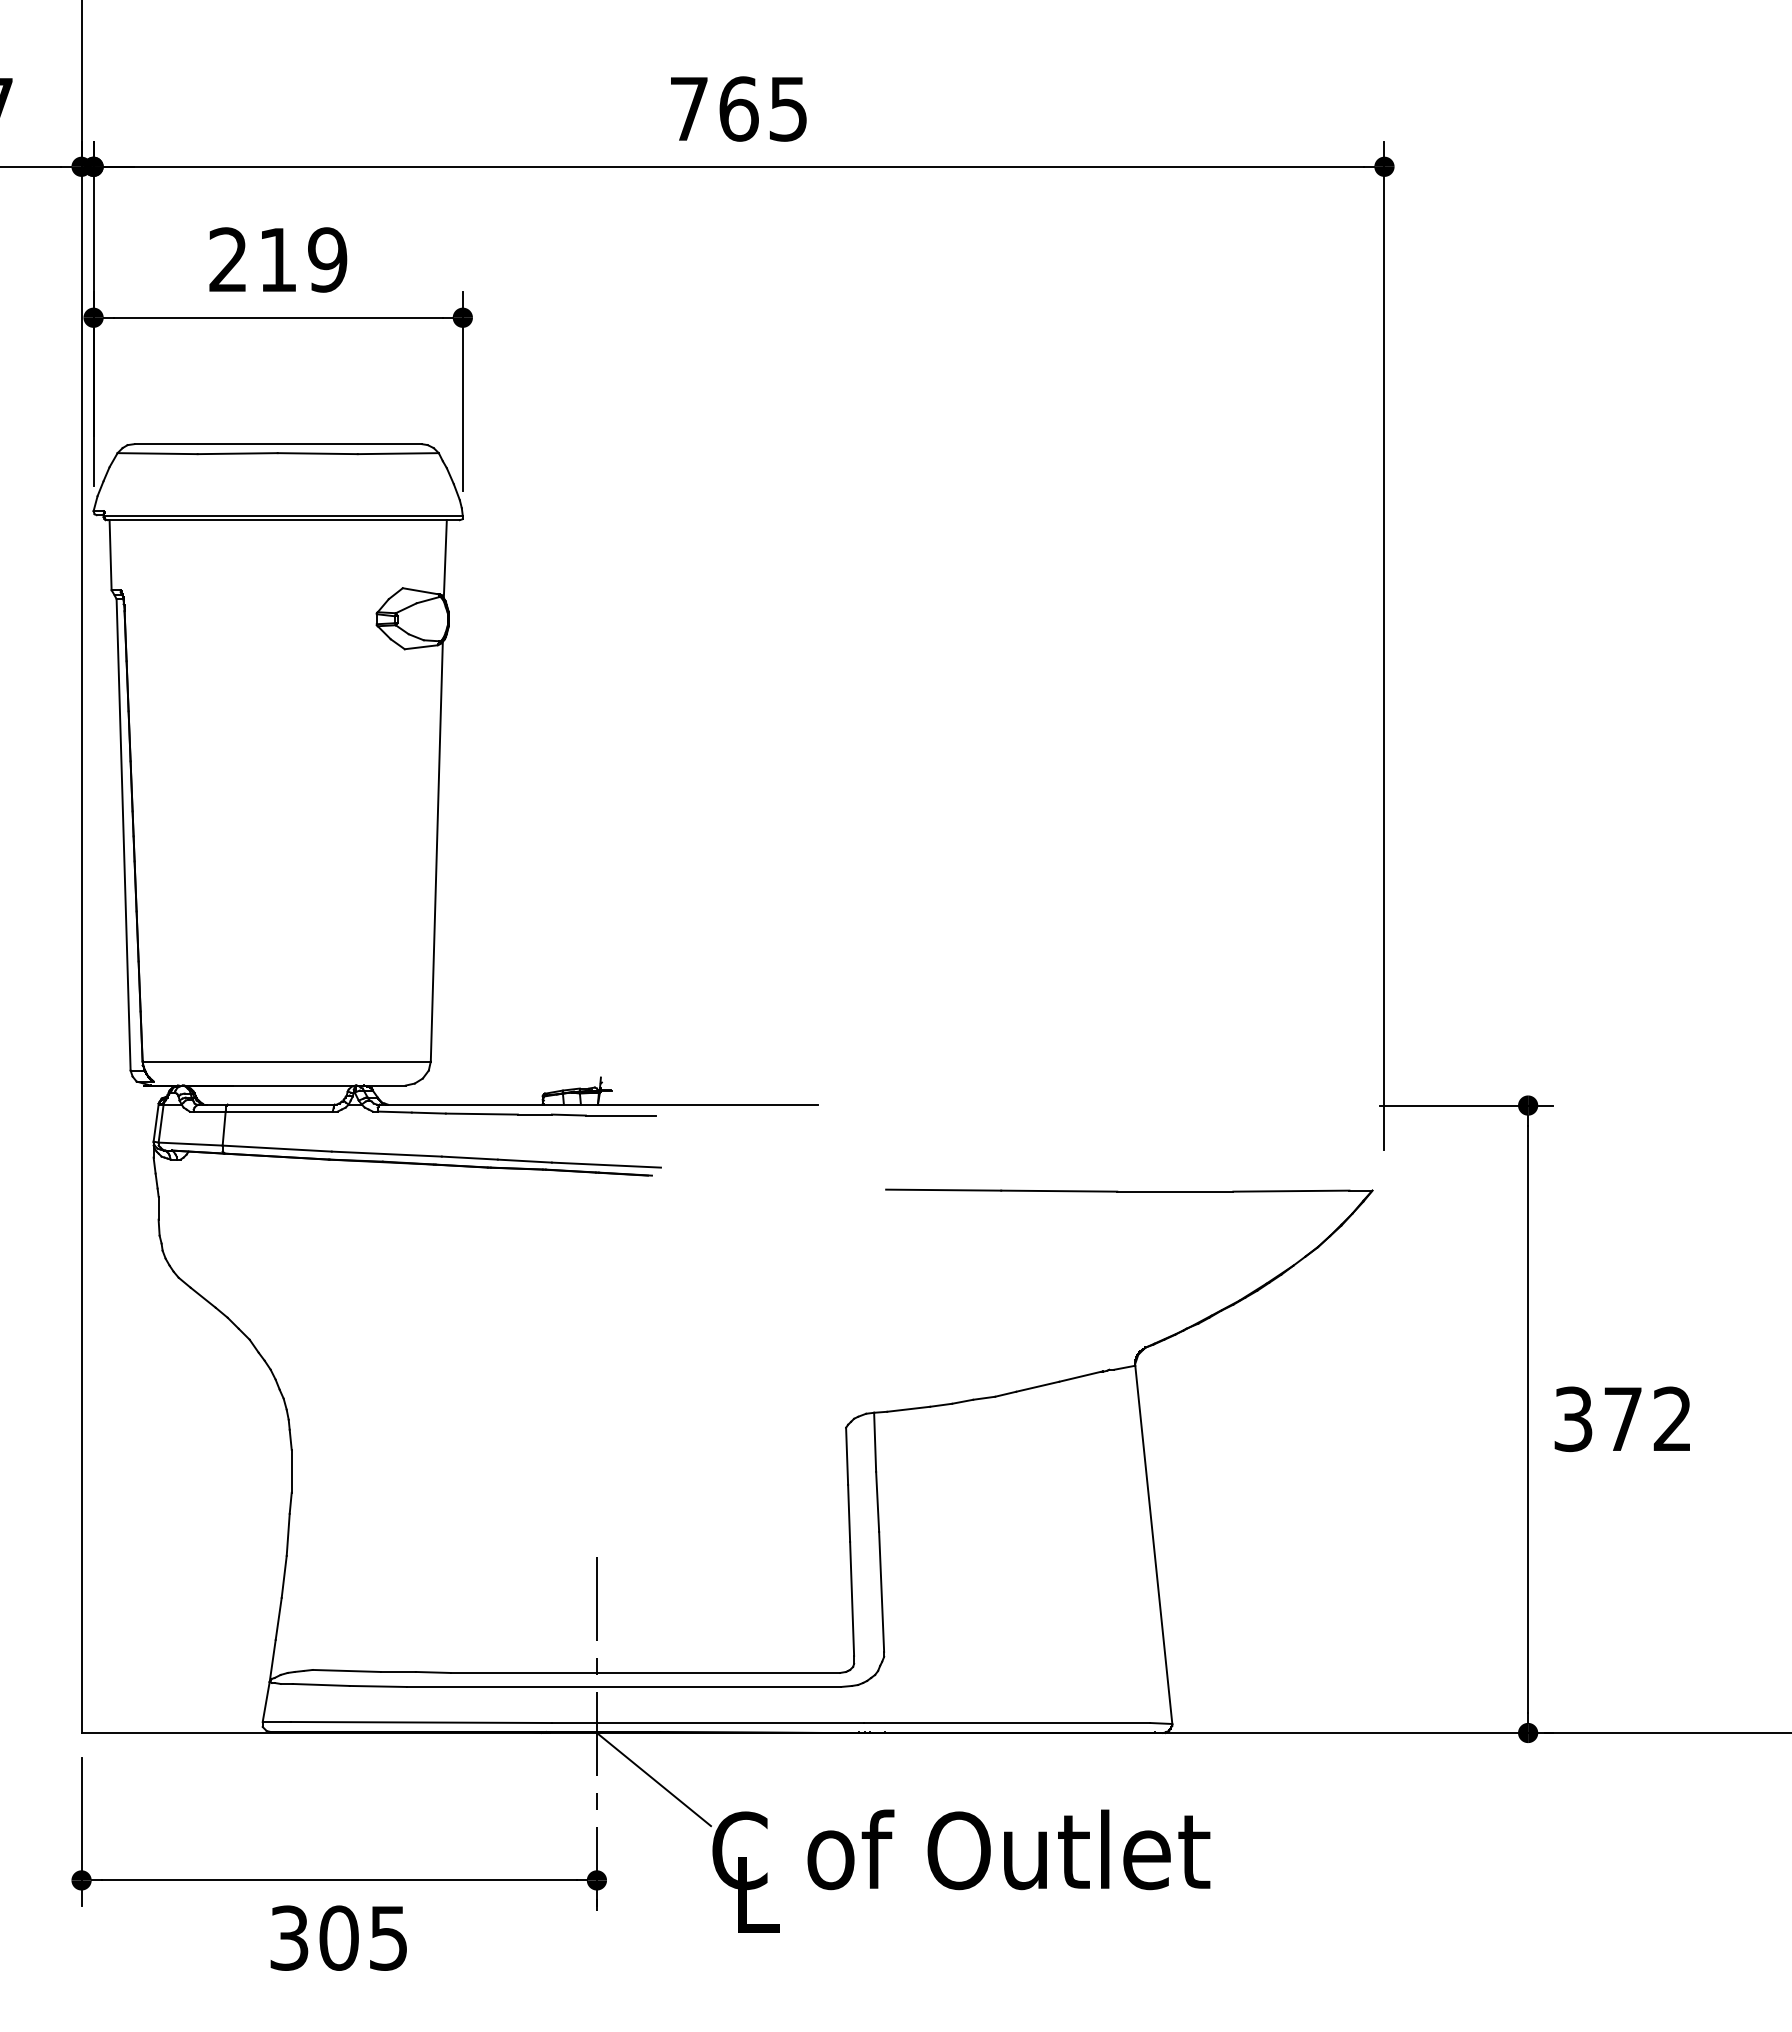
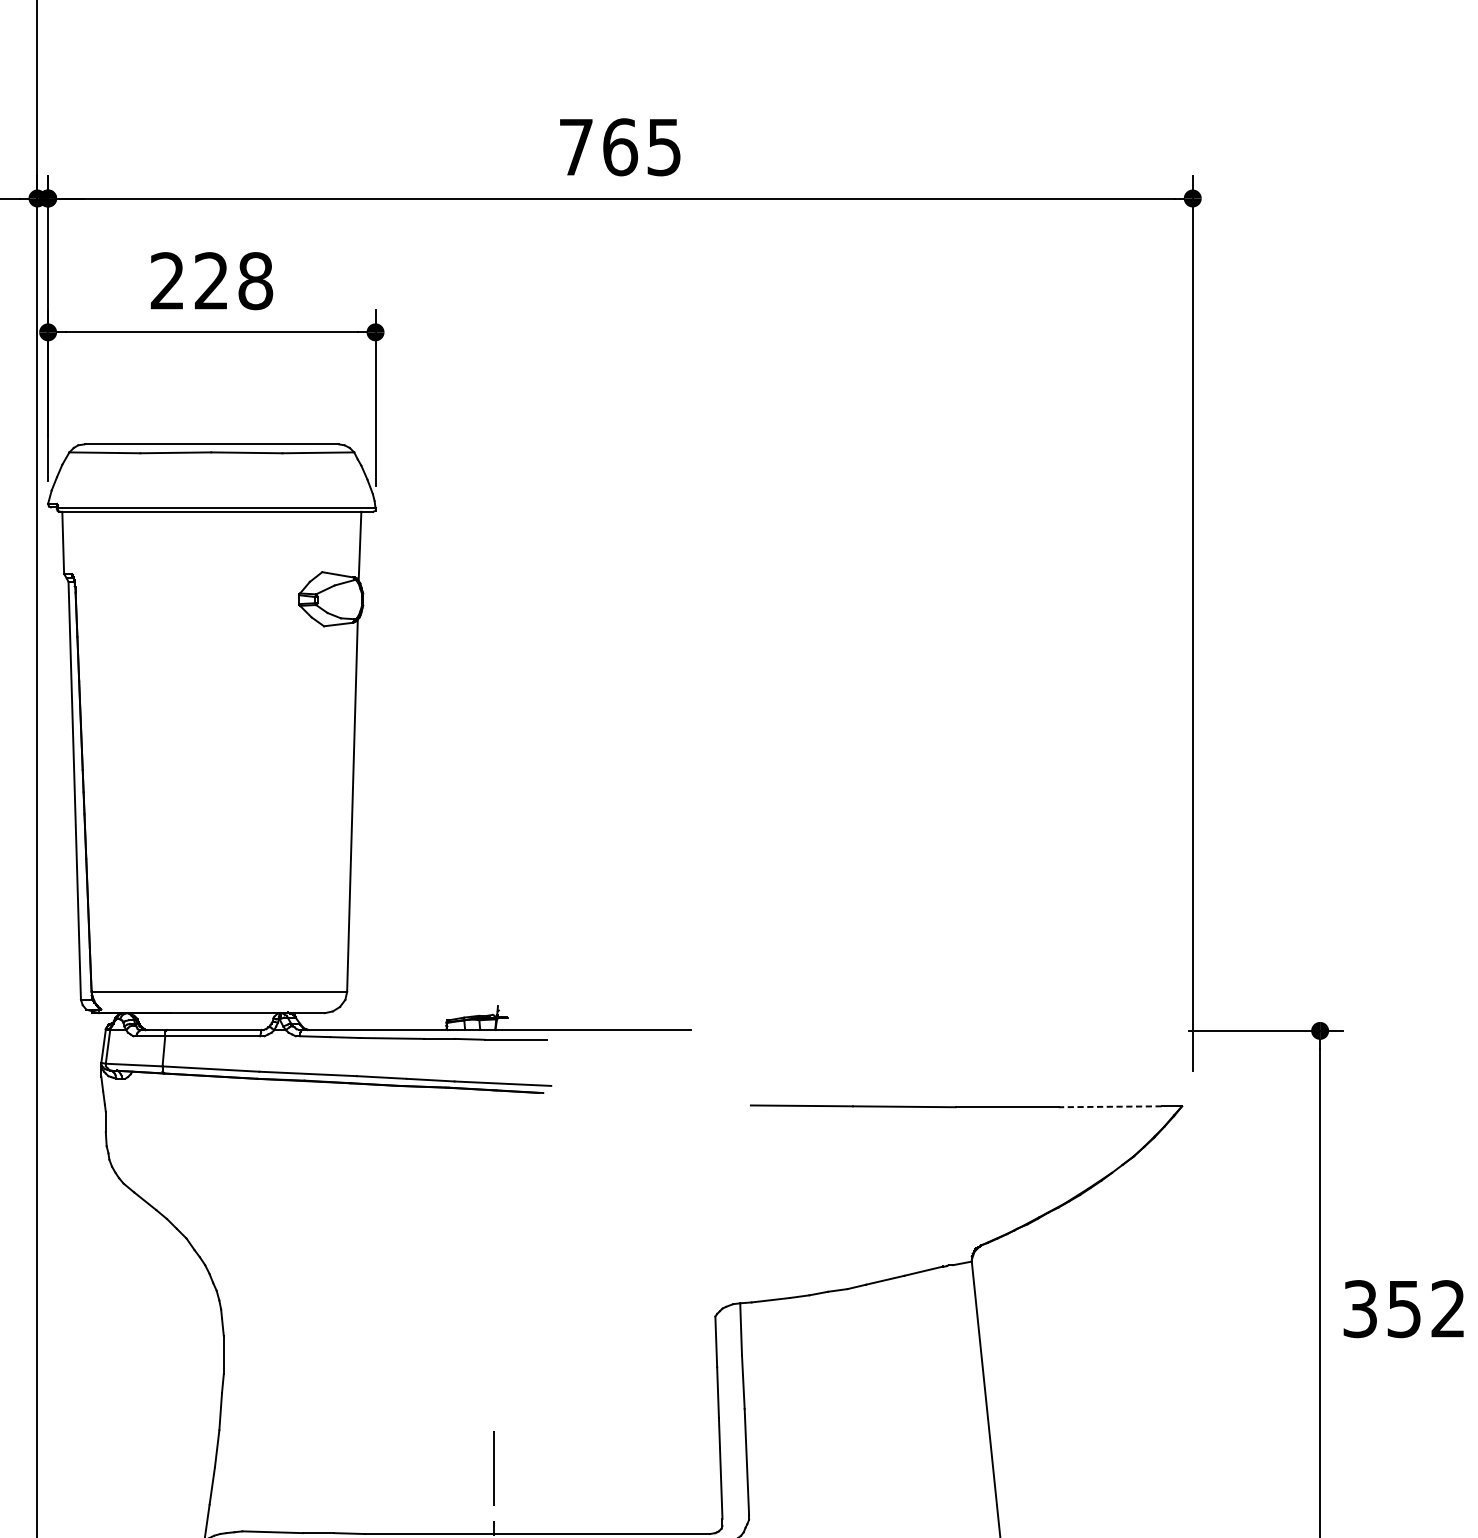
text: (303, 259) -> (234, 280), 219 -> 228
line: (1290, 1191) -> (1109, 1107), solid -> dashed
text: (1622, 1419) -> (1403, 1309), 372 -> 352

